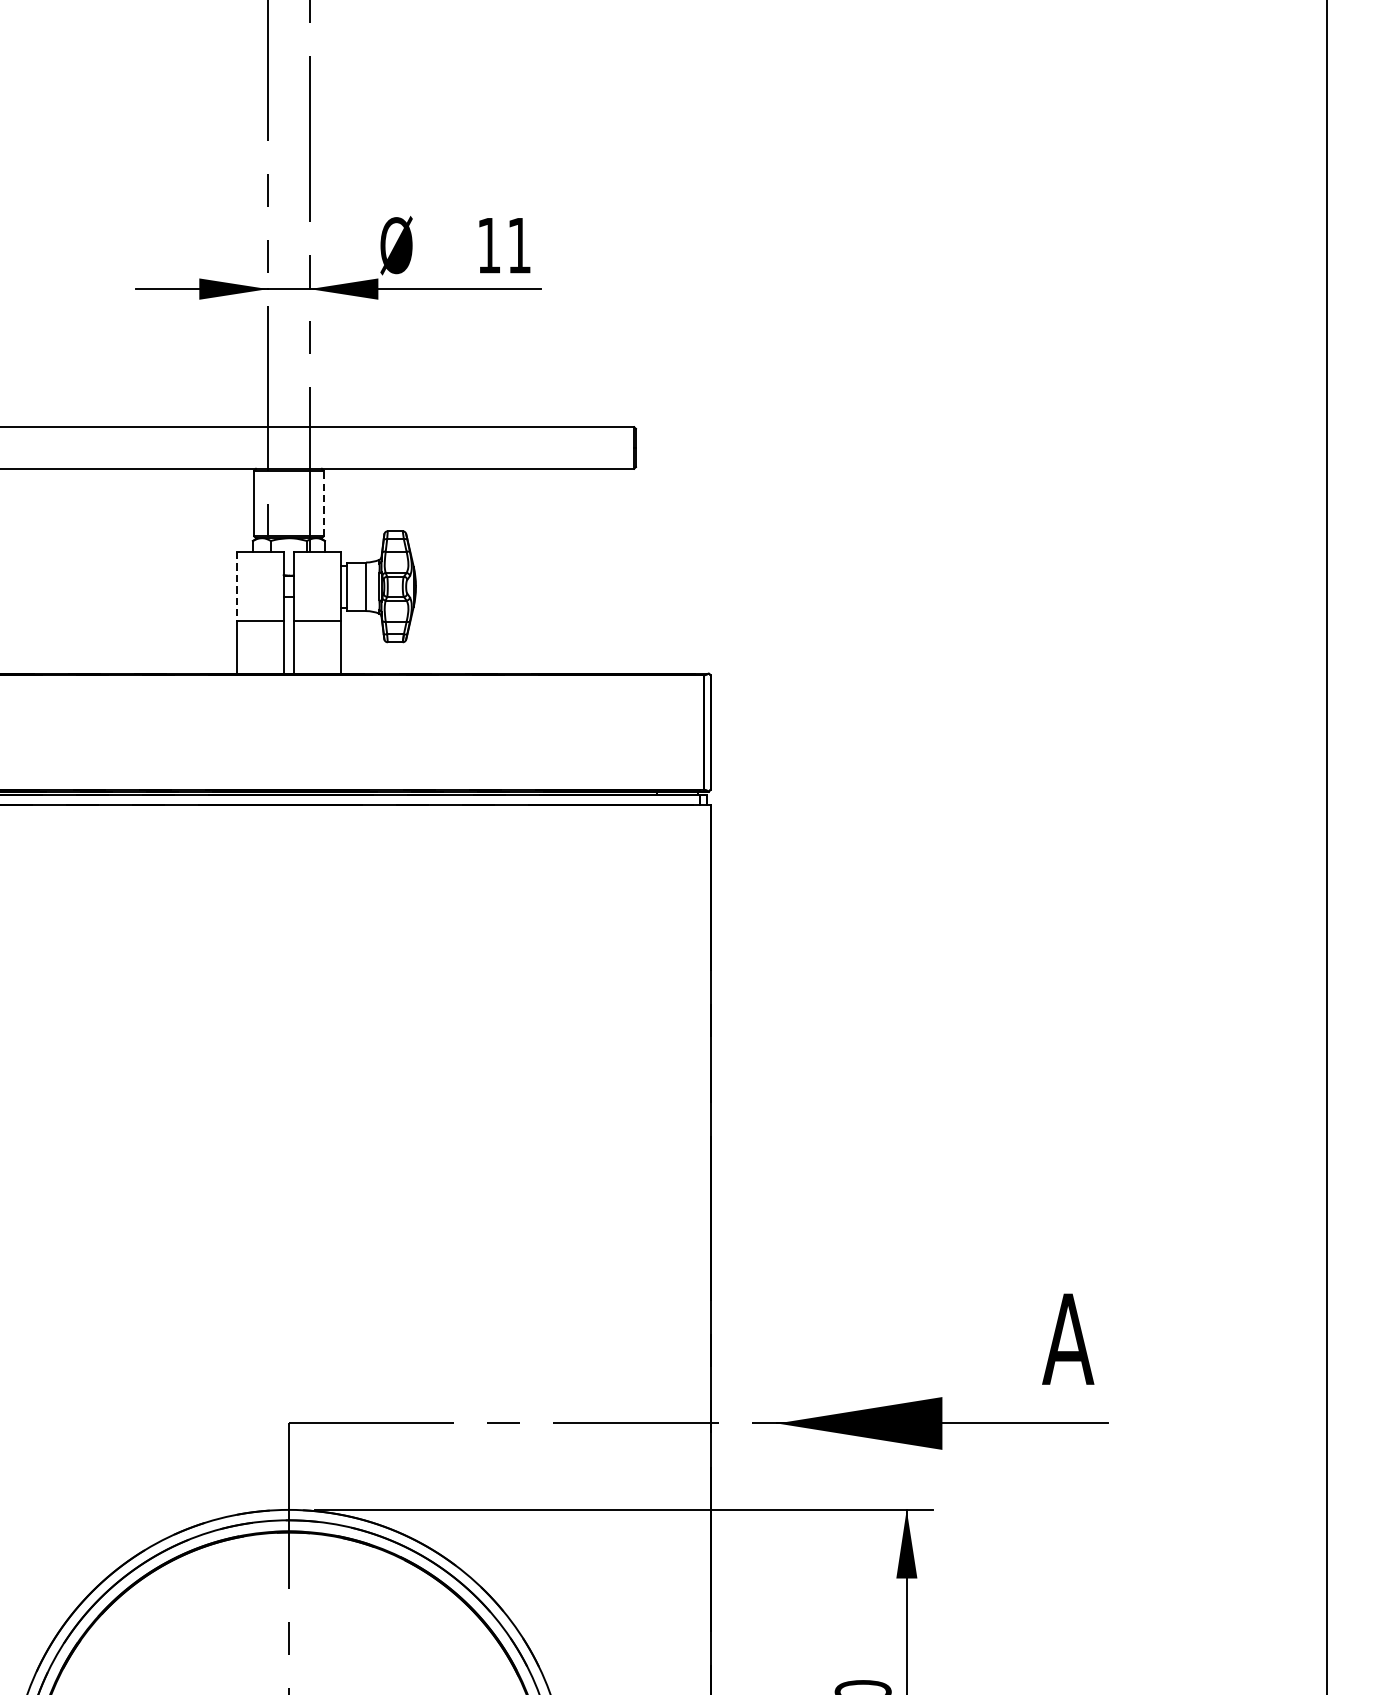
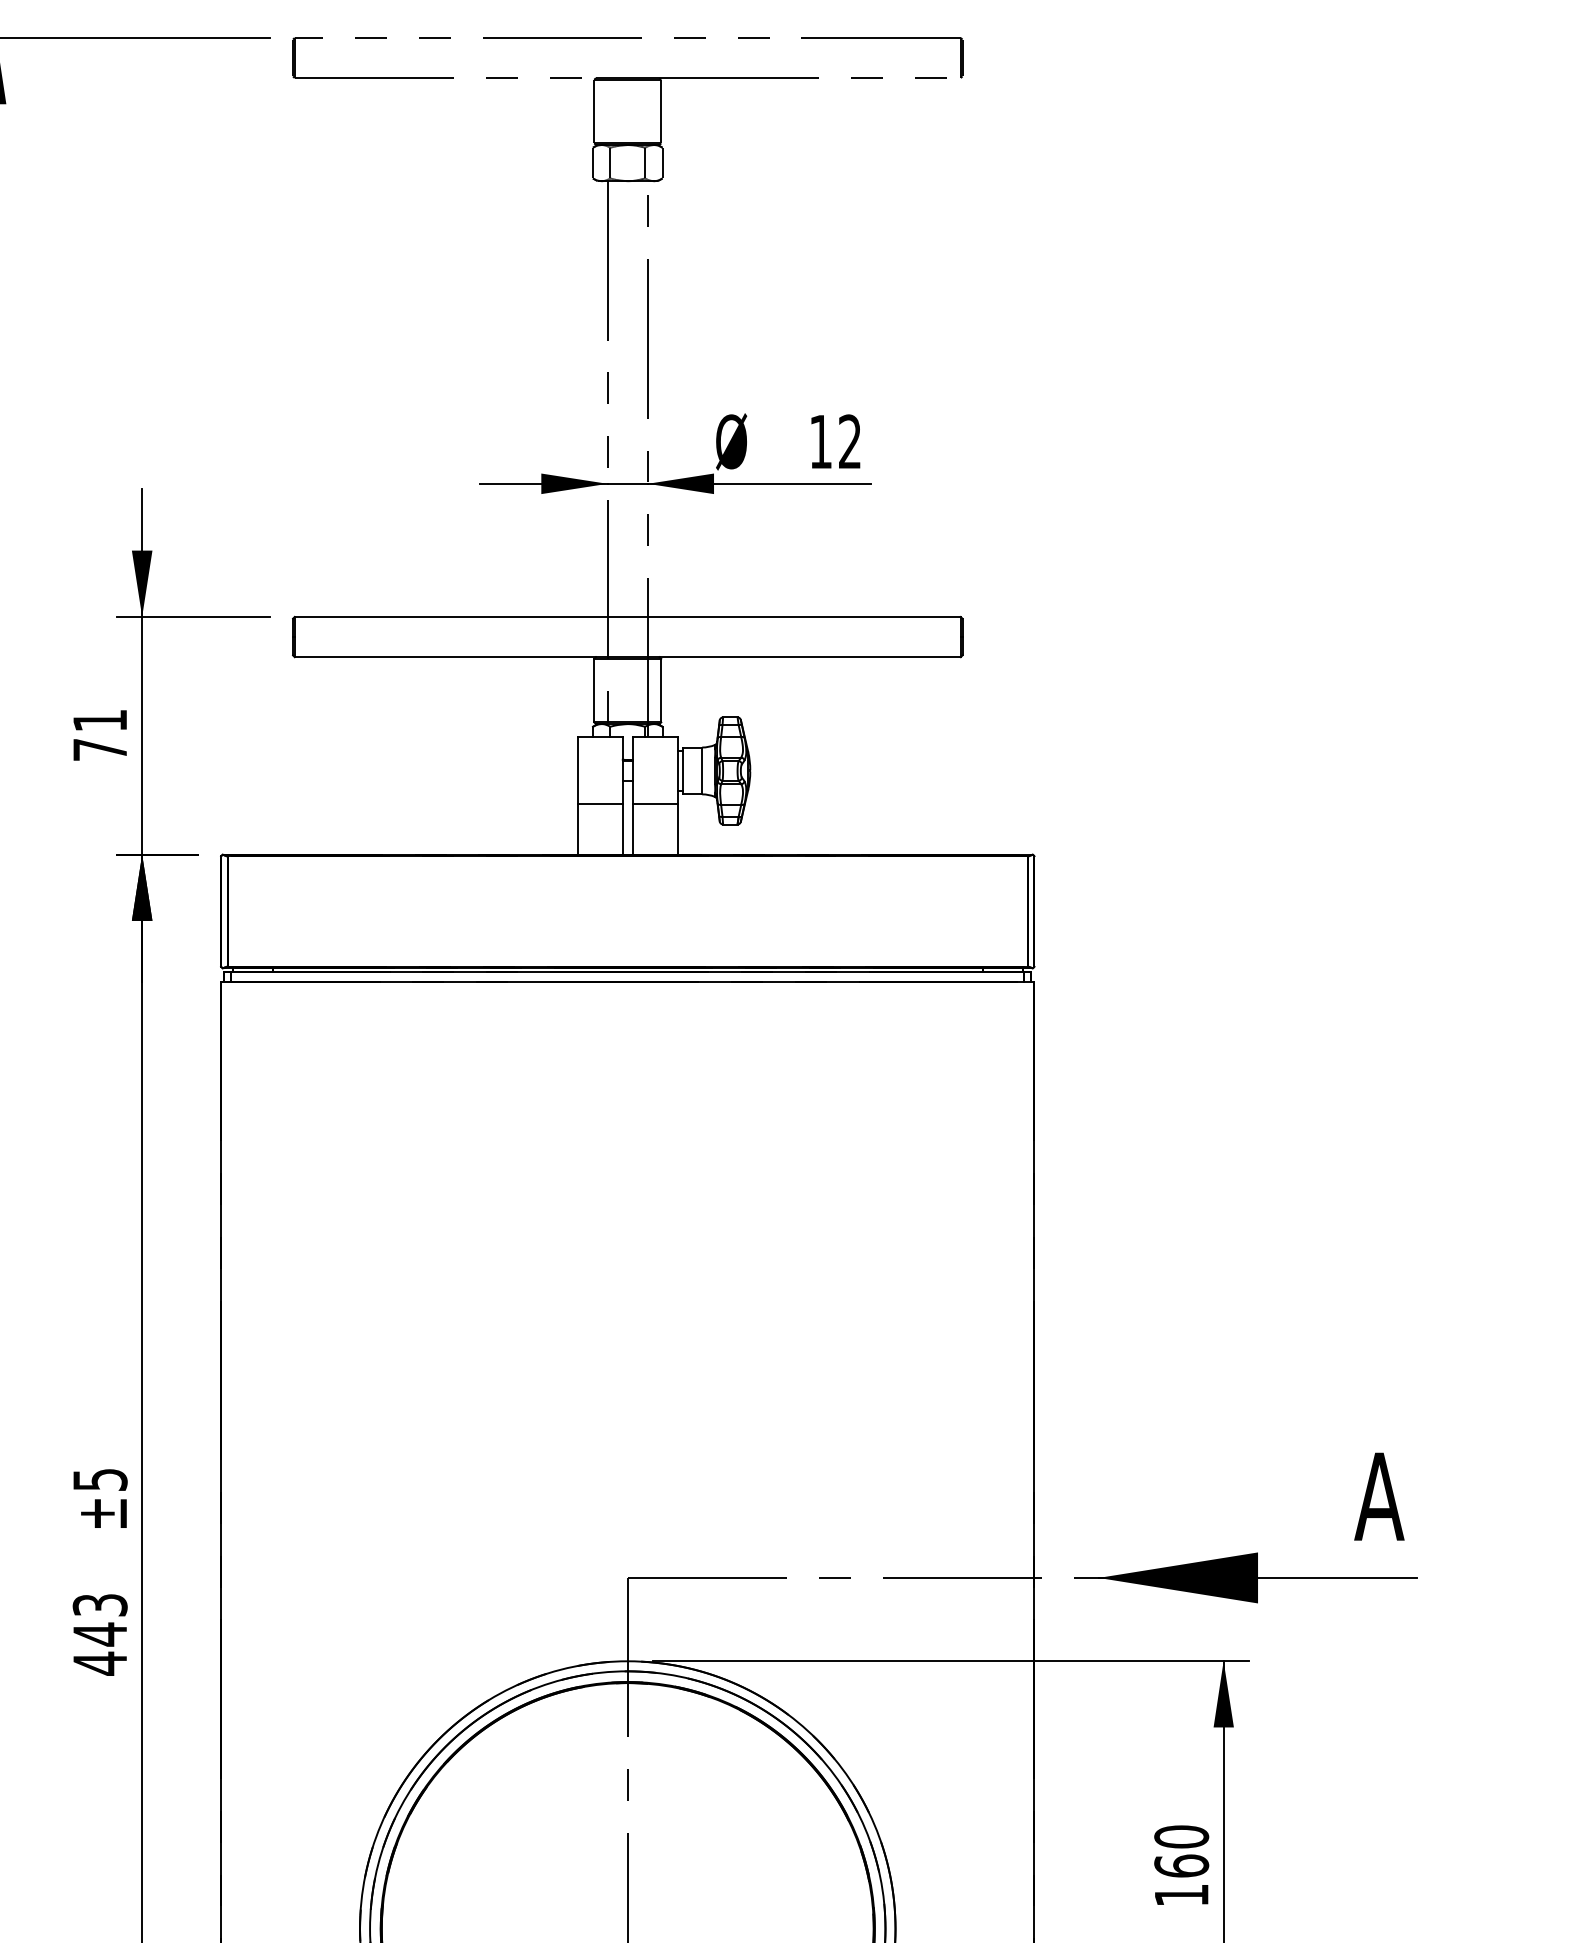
text: (518, 245) -> (849, 441), 11 -> 12
line: (323, 503) -> (661, 690), dashed -> solid
line: (236, 587) -> (577, 771), dashed -> solid

